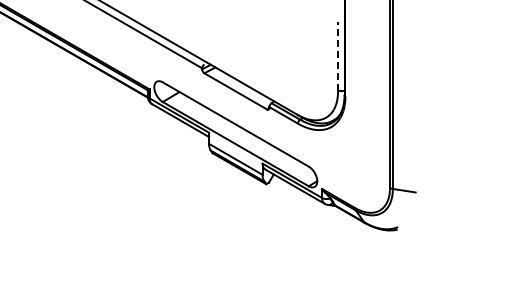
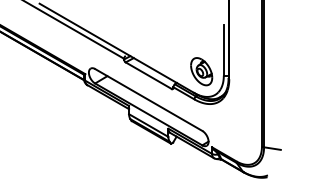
line: (338, 56) -> (224, 50), dashed -> solid
part: (307, 85) -> (201, 71), added

